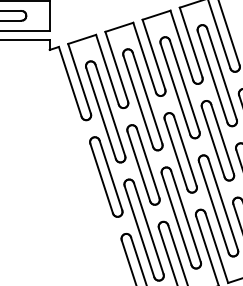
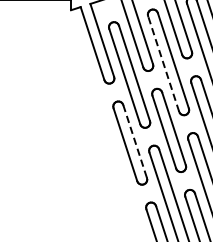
line: (138, 100) -> (163, 63), solid -> dashed
line: (110, 175) -> (134, 141), solid -> dashed

